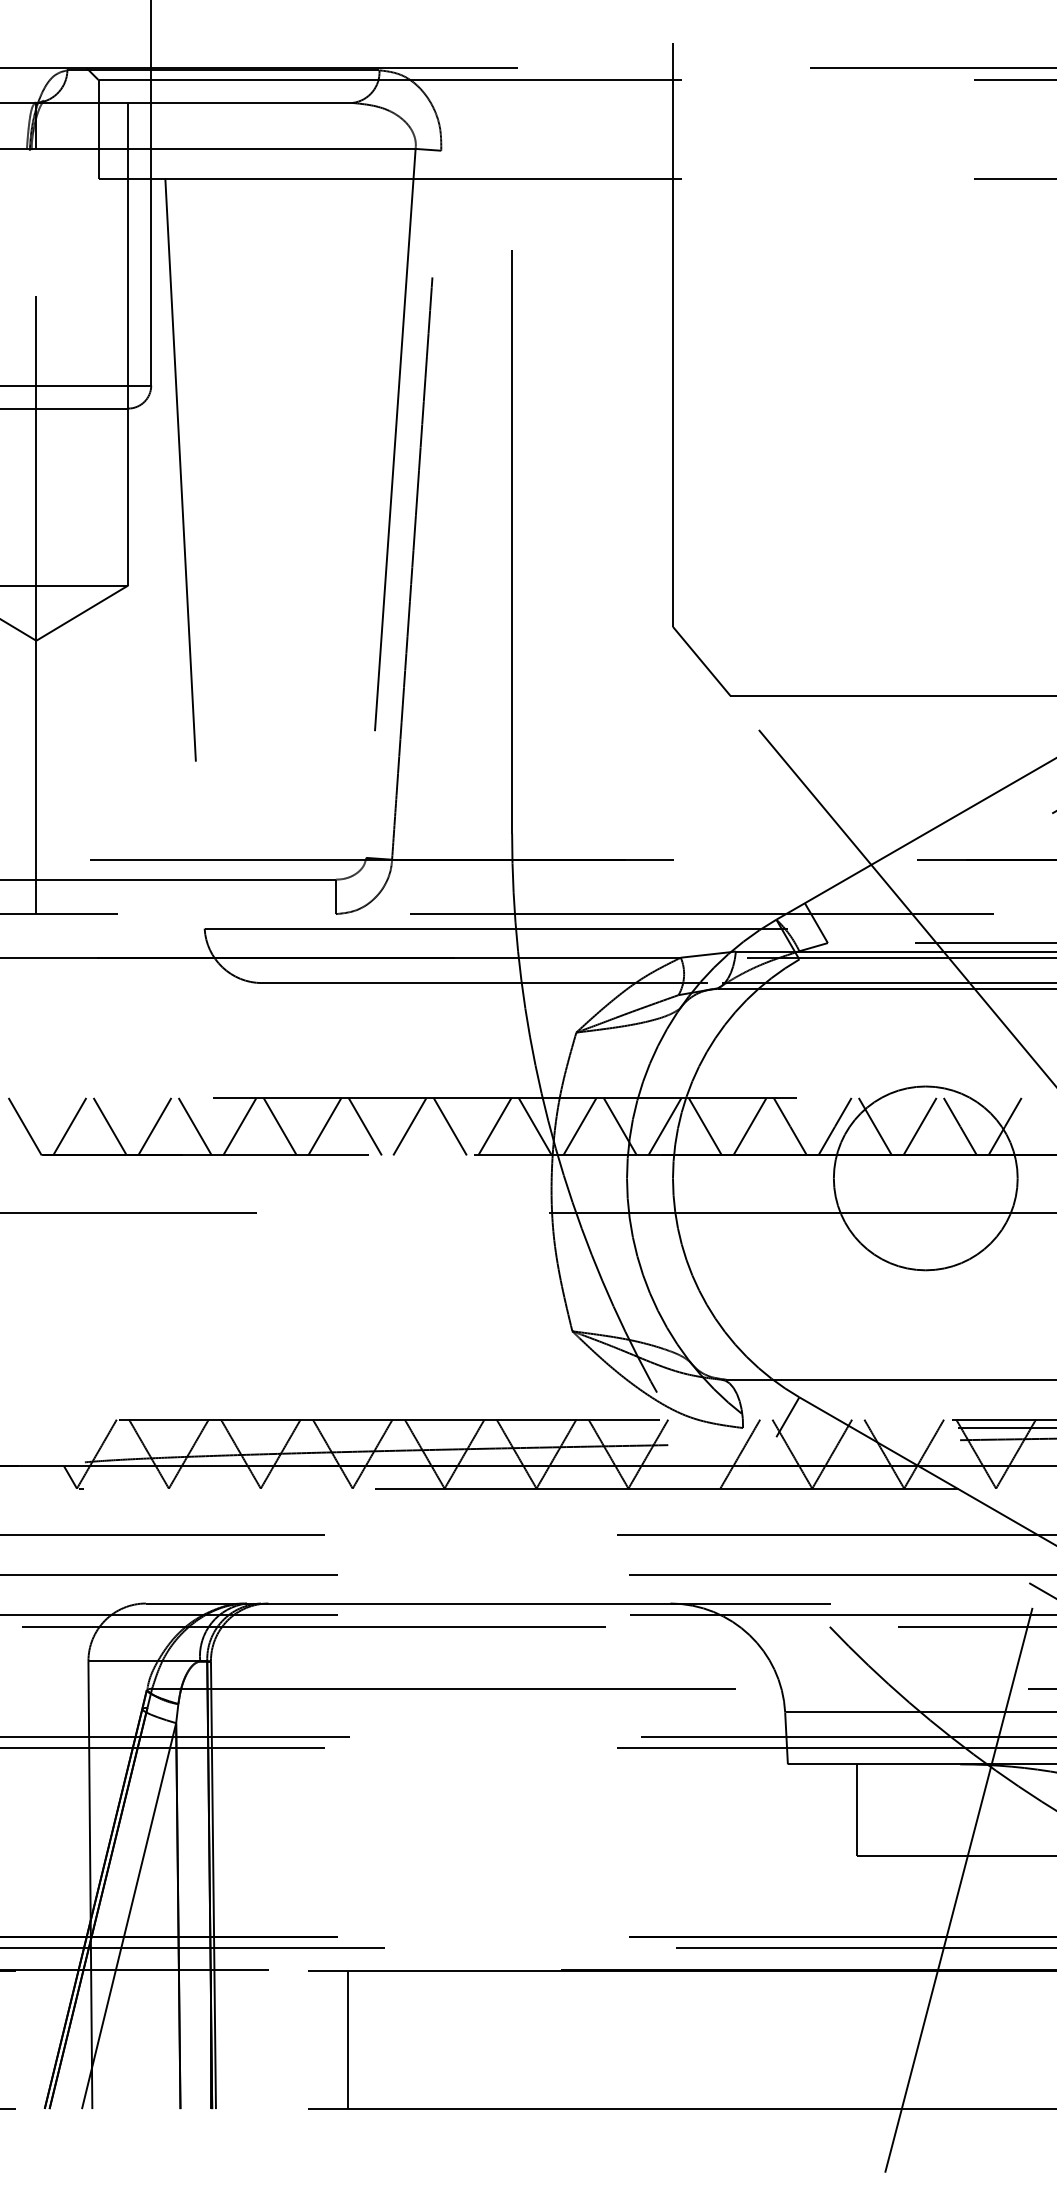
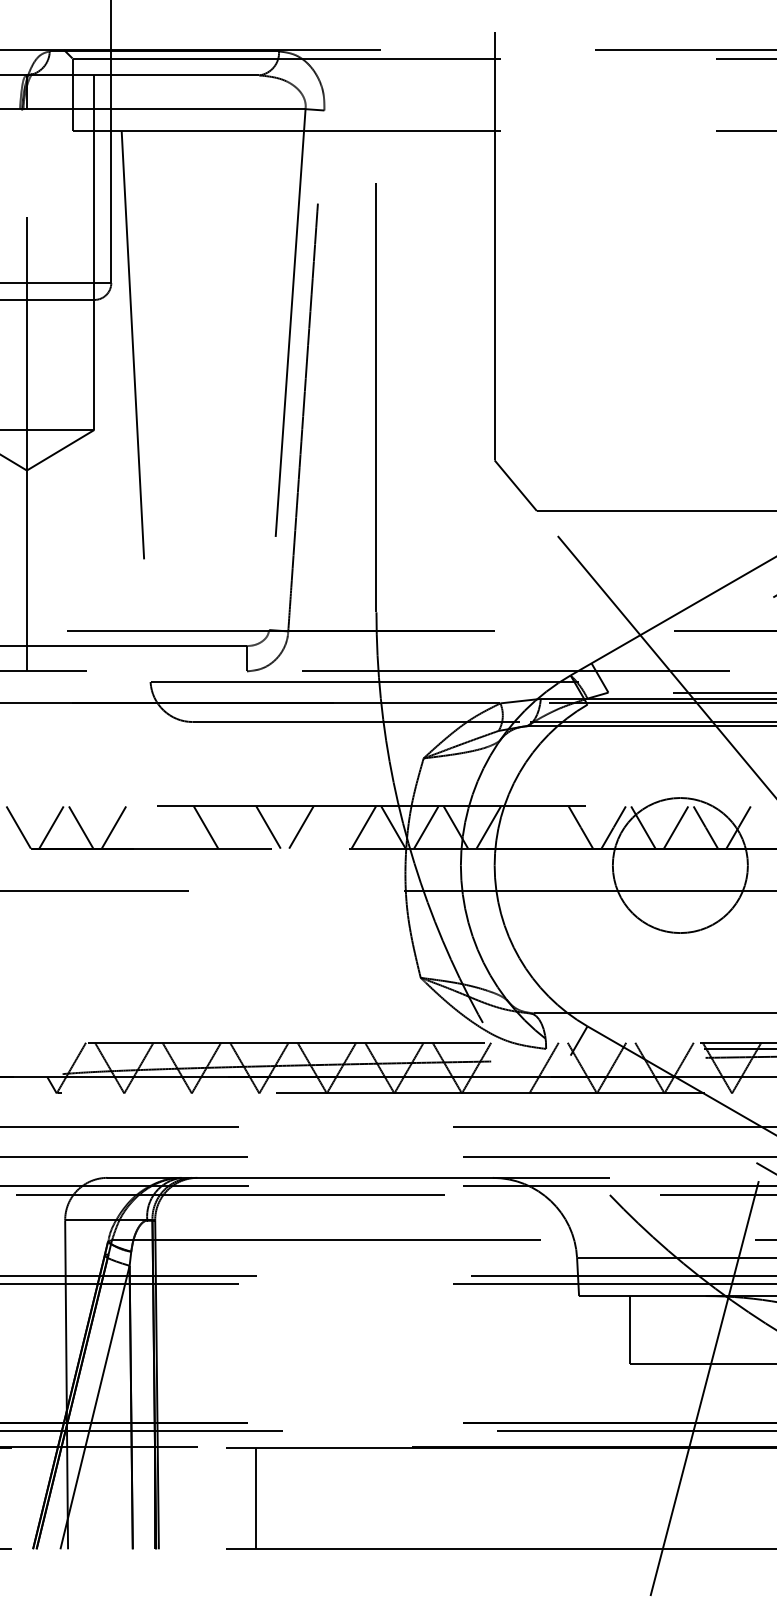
line: (194, 1126) -> (143, 827), removed
line: (239, 1126) -> (176, 827), removed
line: (324, 1126) -> (238, 827), removed
line: (449, 1126) -> (330, 827), removed
line: (704, 1126) -> (517, 827), removed
line: (749, 1126) -> (550, 827), removed

